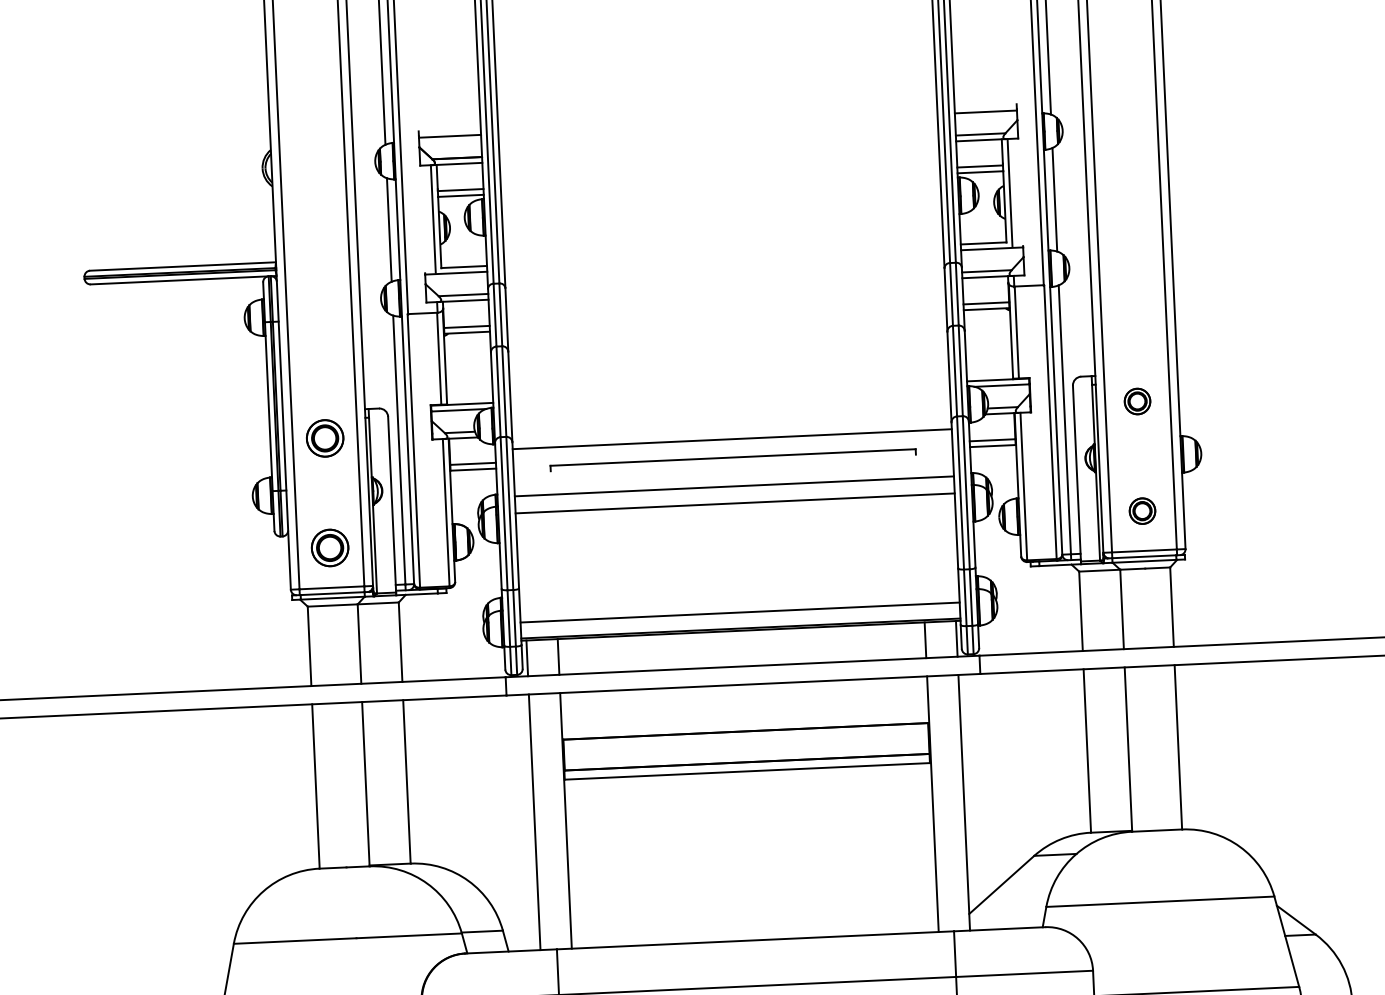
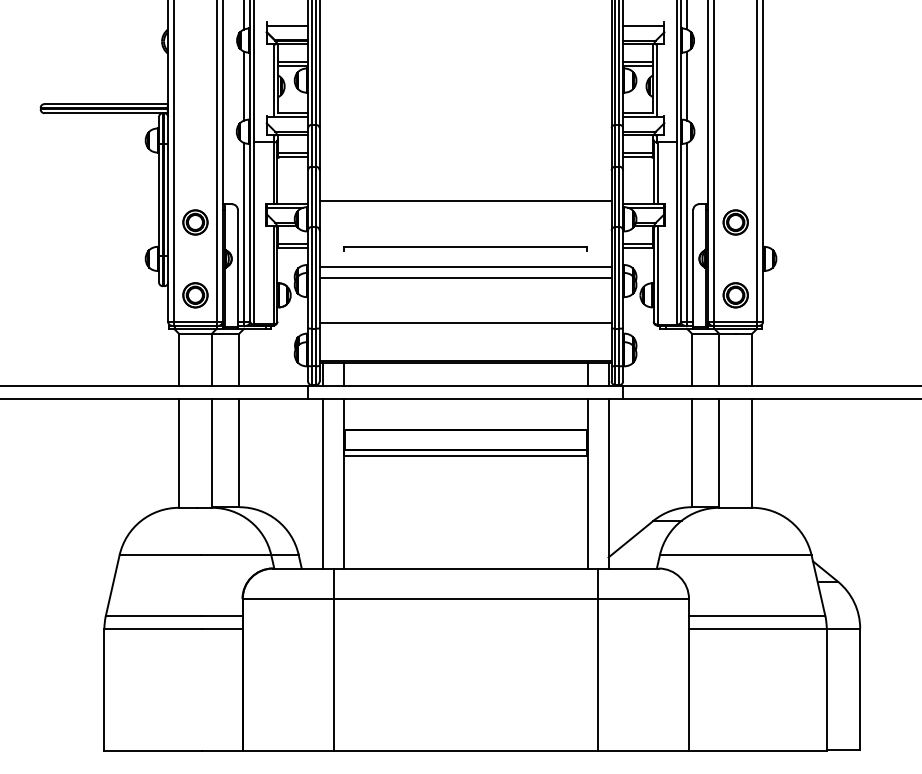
part: (1137, 401) -> (735, 222), size x1.43
line: (732, 439) -> (465, 201), moved
part: (1142, 511) -> (735, 295), size x1.43
line: (739, 612) -> (465, 322), moved

